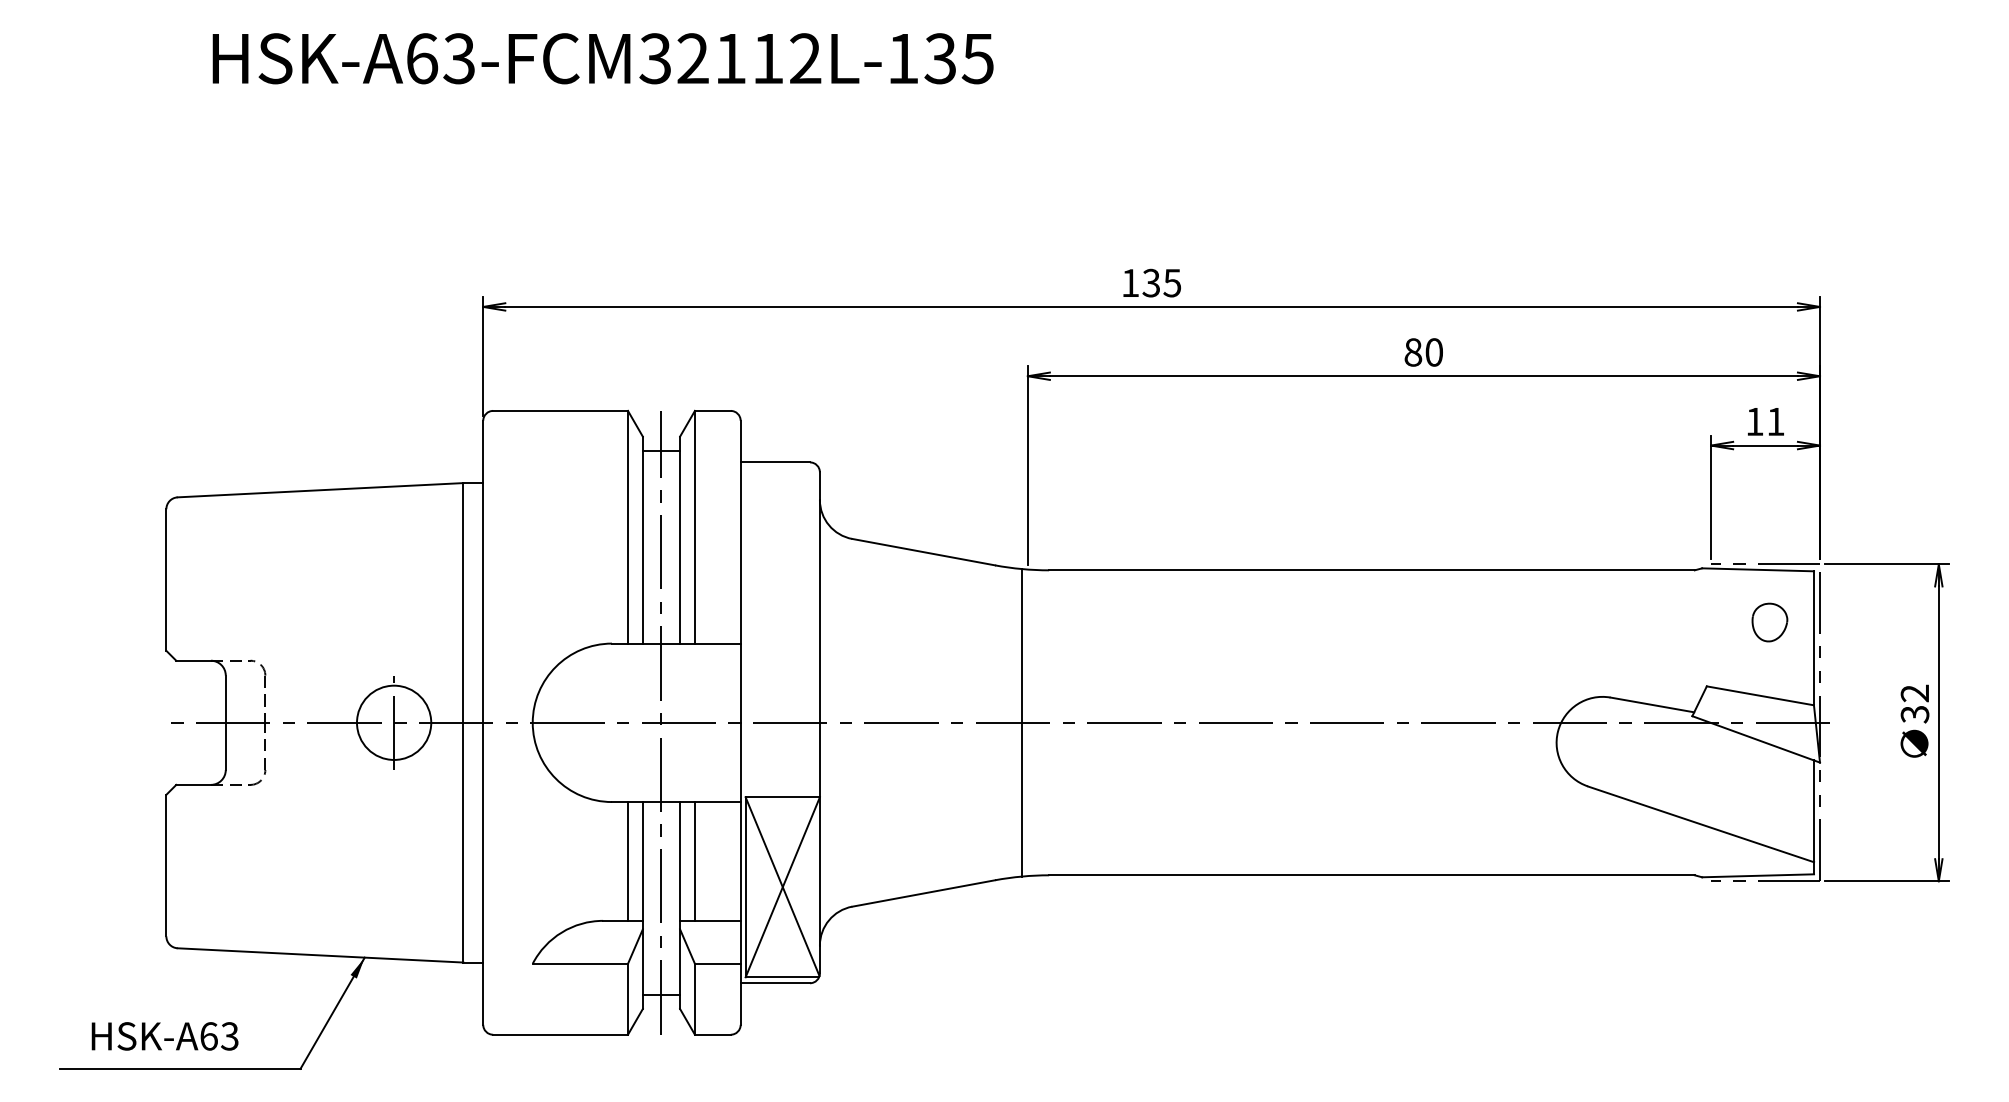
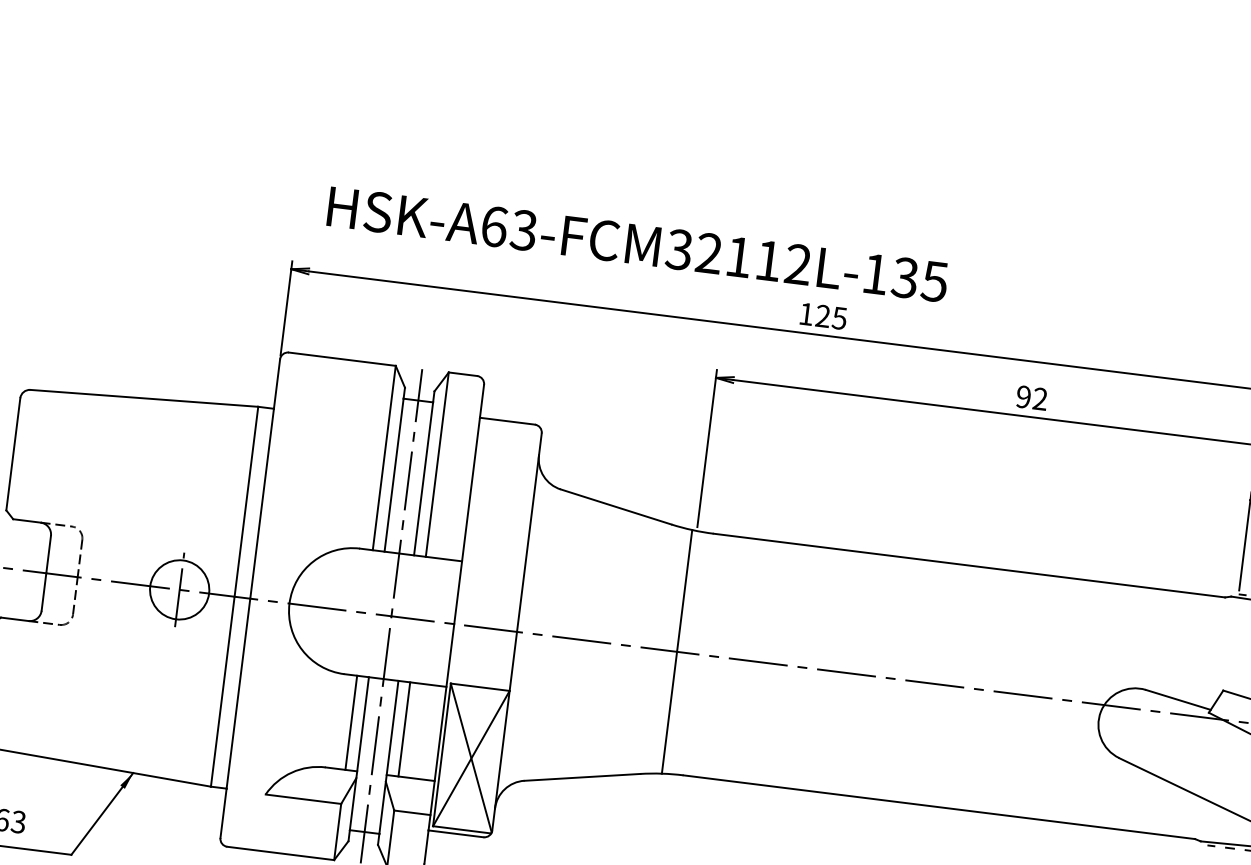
text: (602, 58) -> (637, 244), moved
text: (1151, 283) -> (823, 316), 135 -> 125
text: (1423, 352) -> (1031, 398), 80 -> 92

